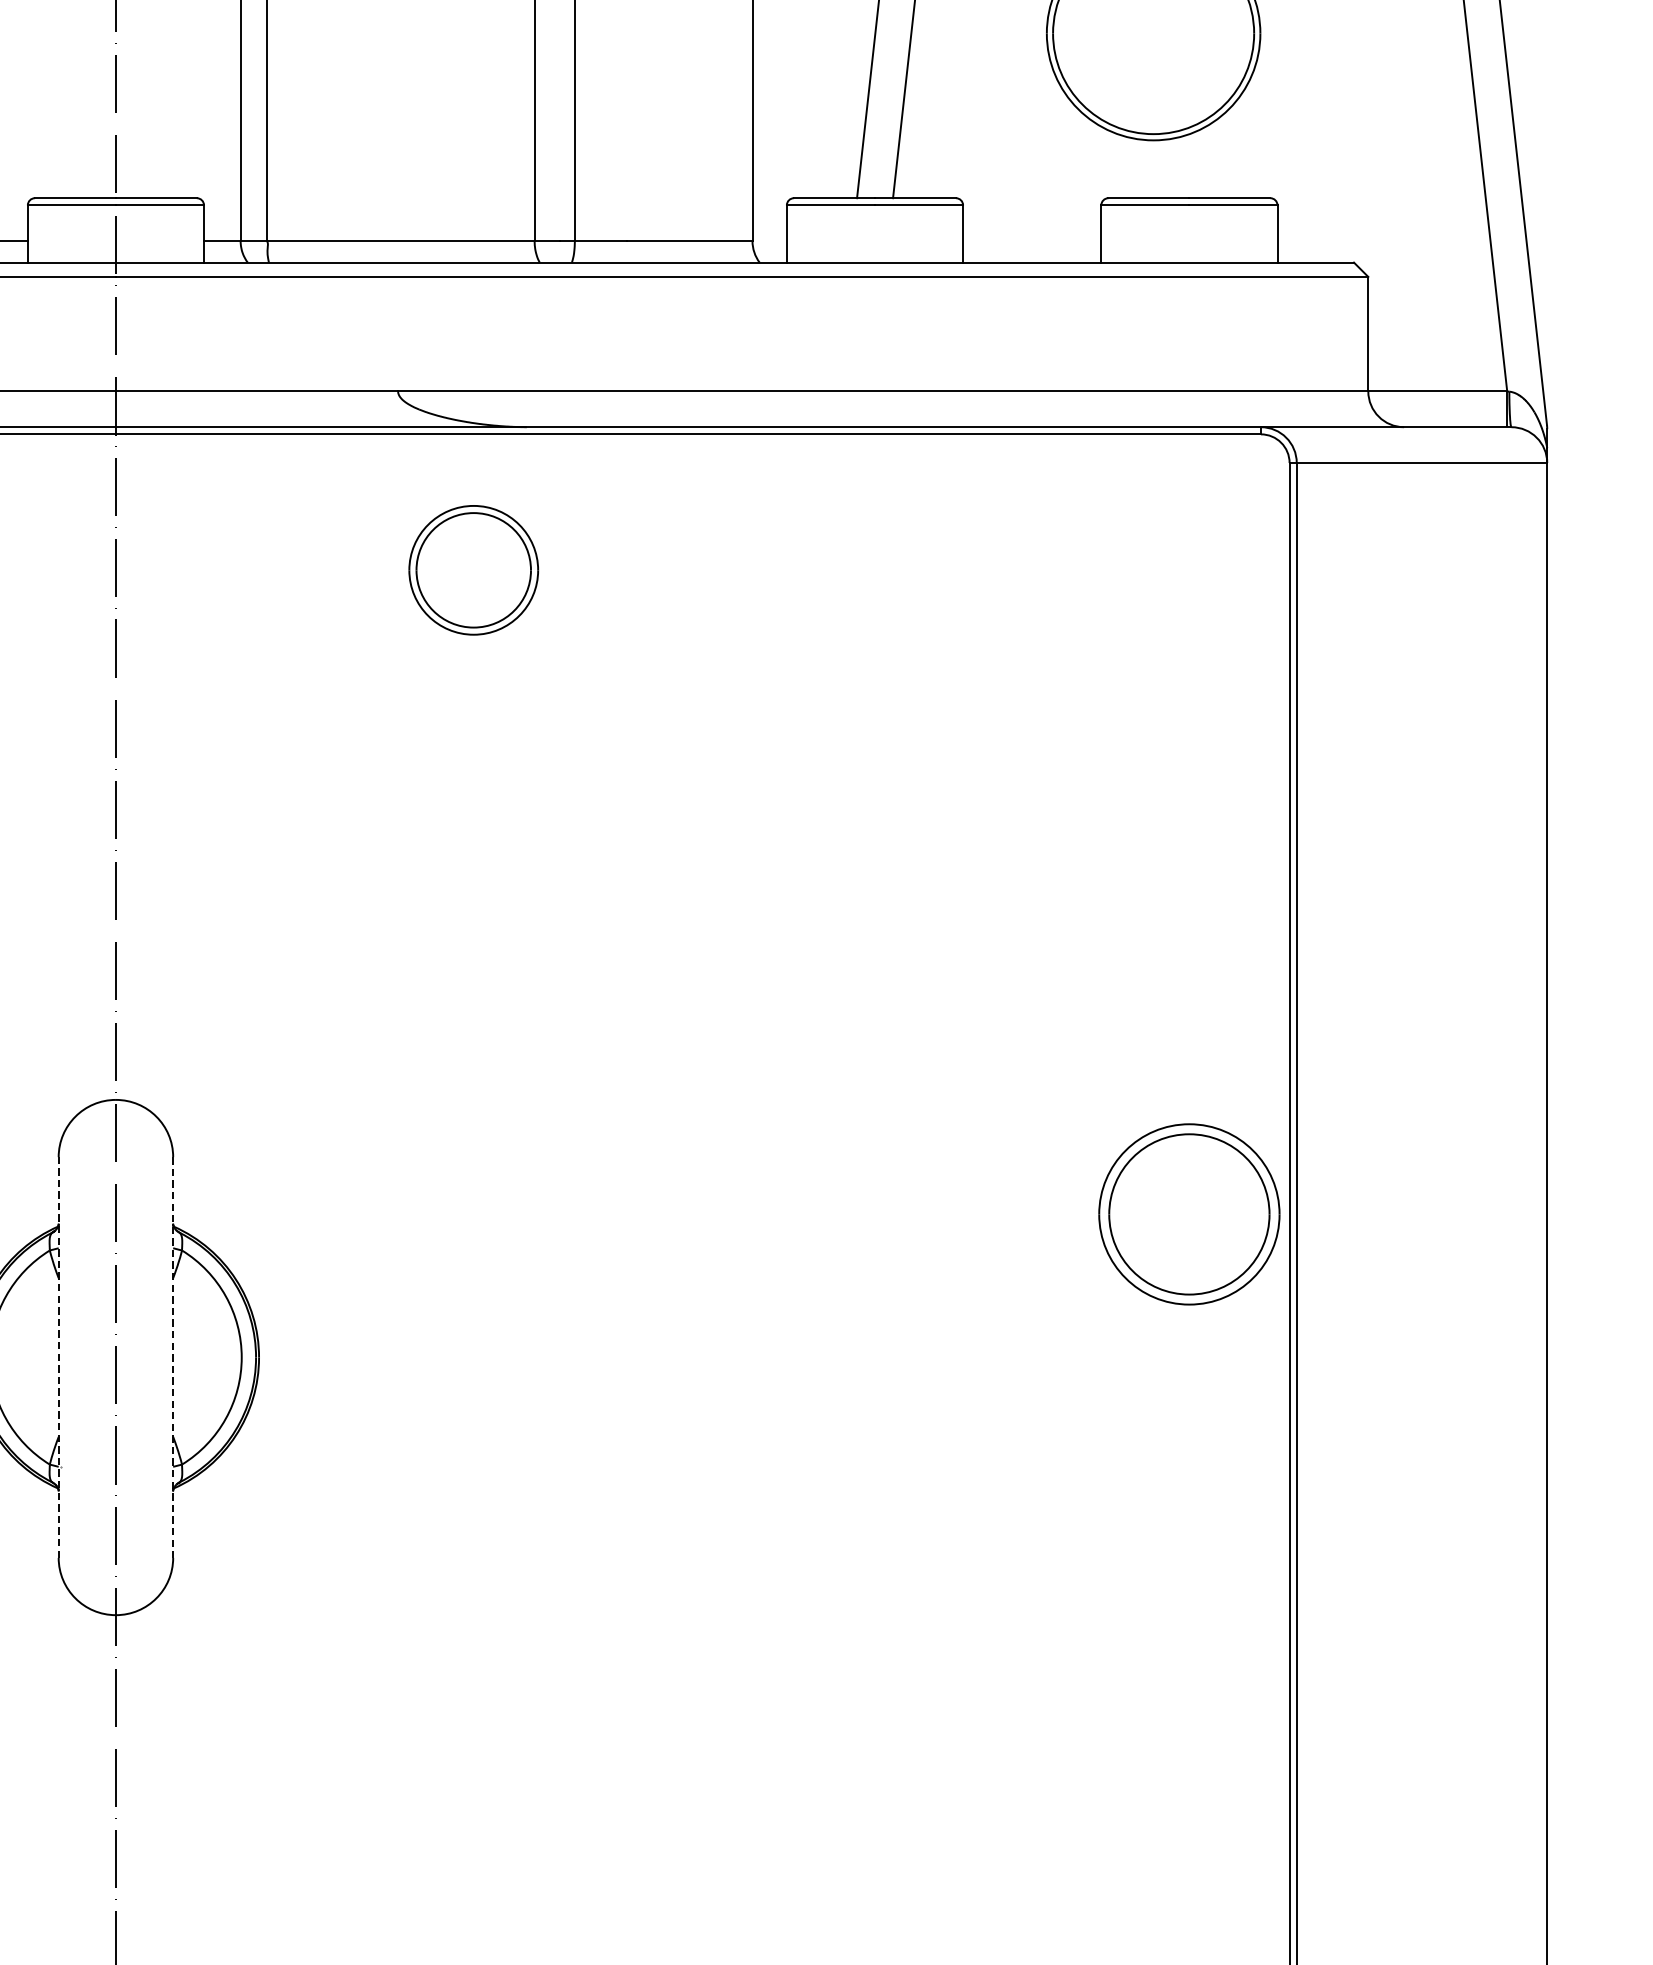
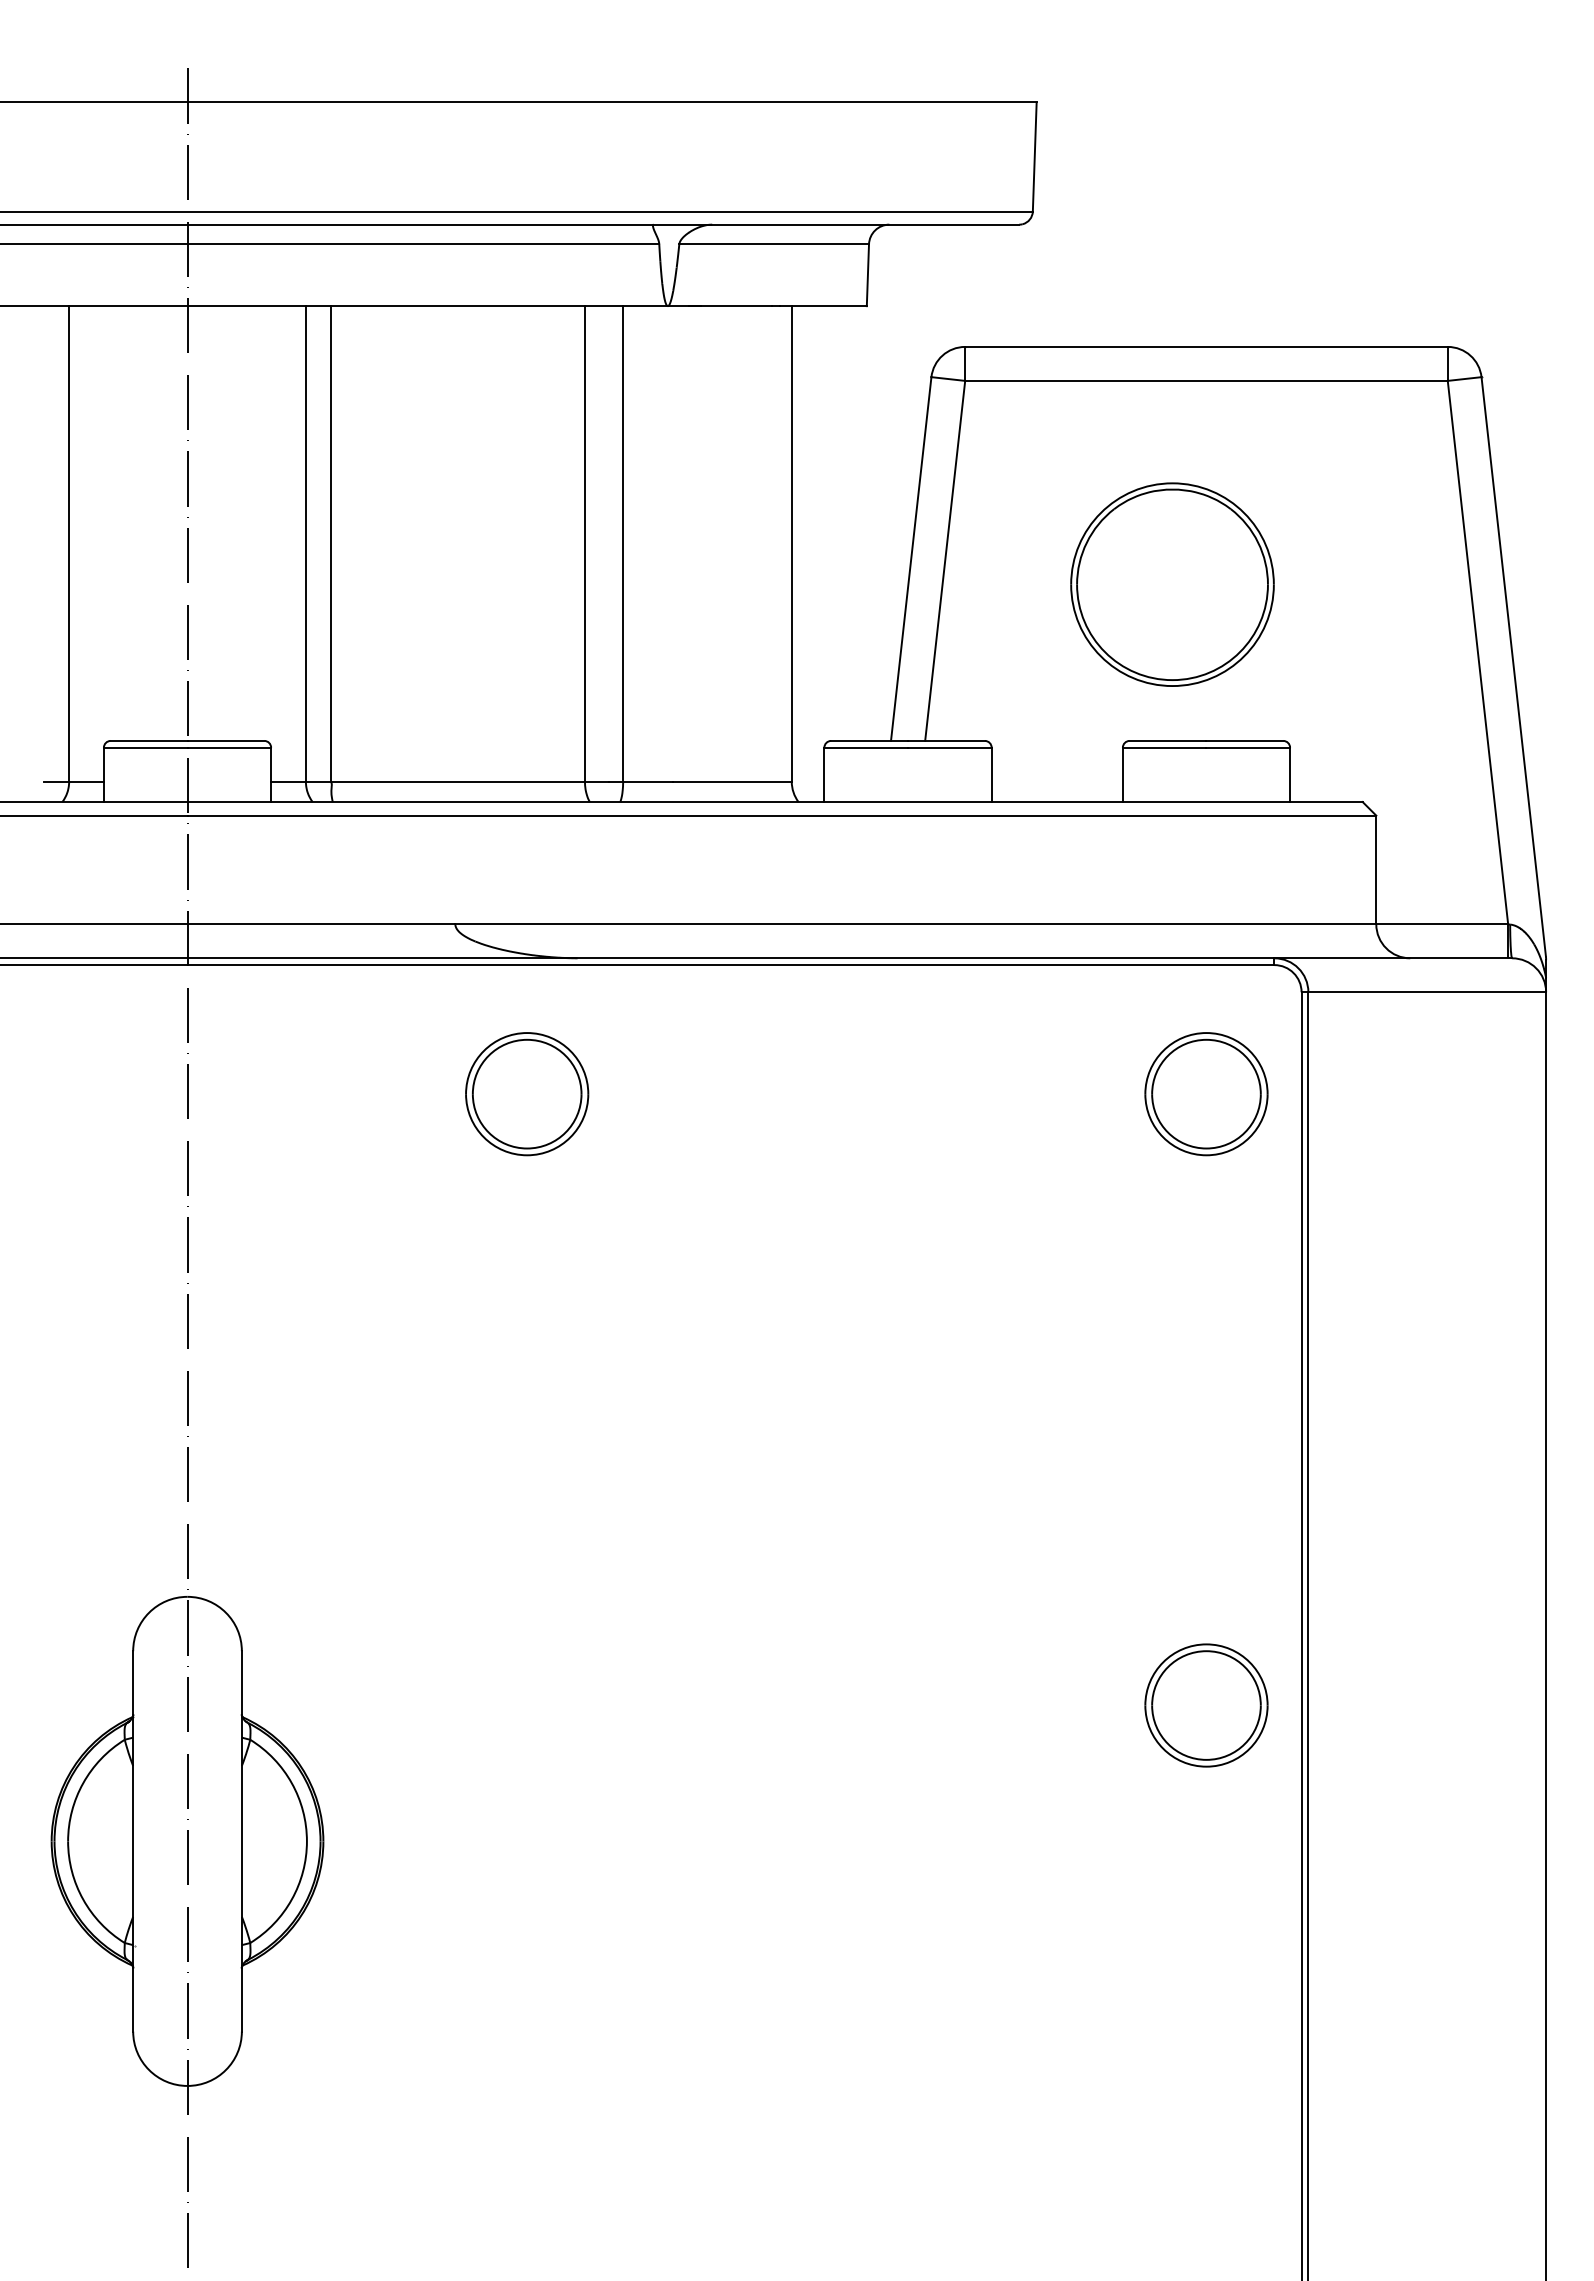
part: (1189, 570) -> (1206, 1094), added
part: (1189, 1214) -> (1206, 1705), size x0.71
line: (59, 1356) -> (133, 1840), dashed -> solid
line: (172, 1357) -> (241, 1841), dashed -> solid

